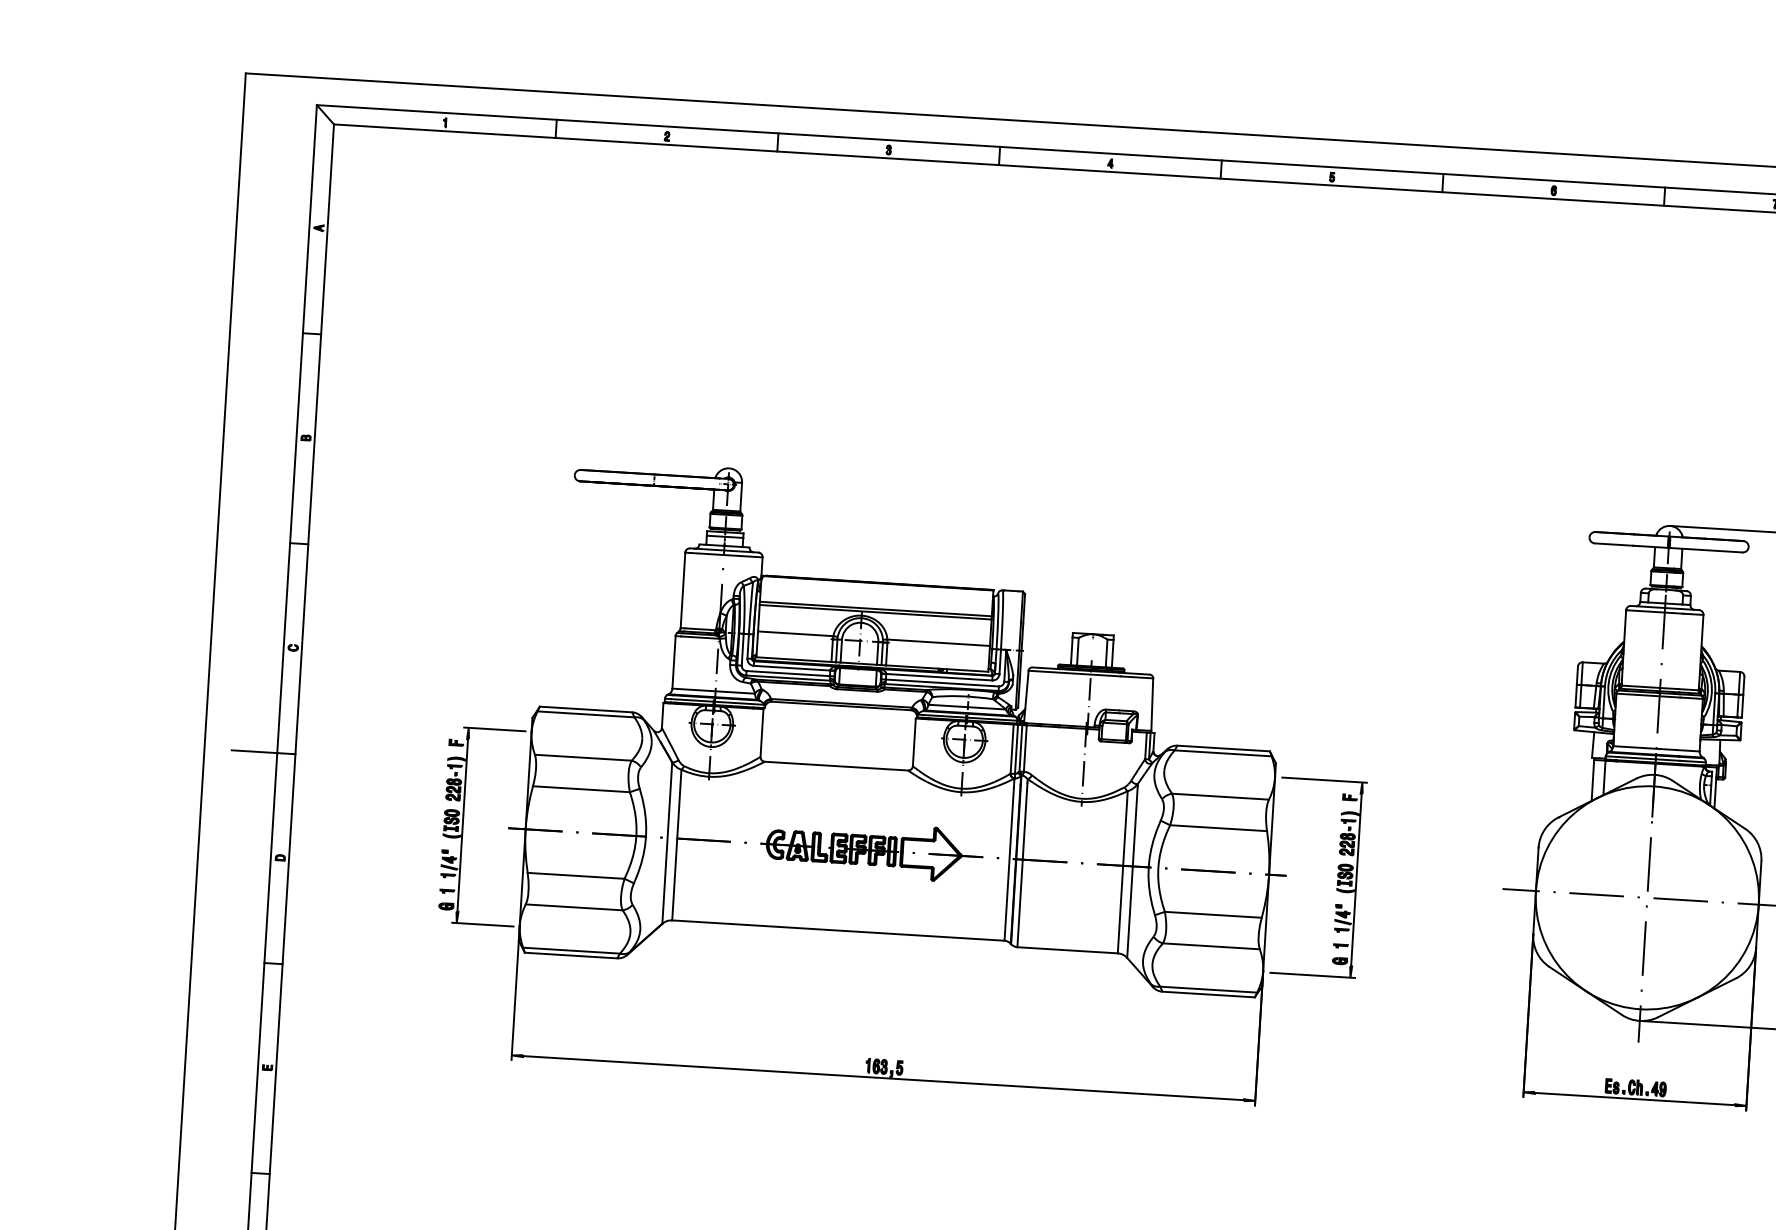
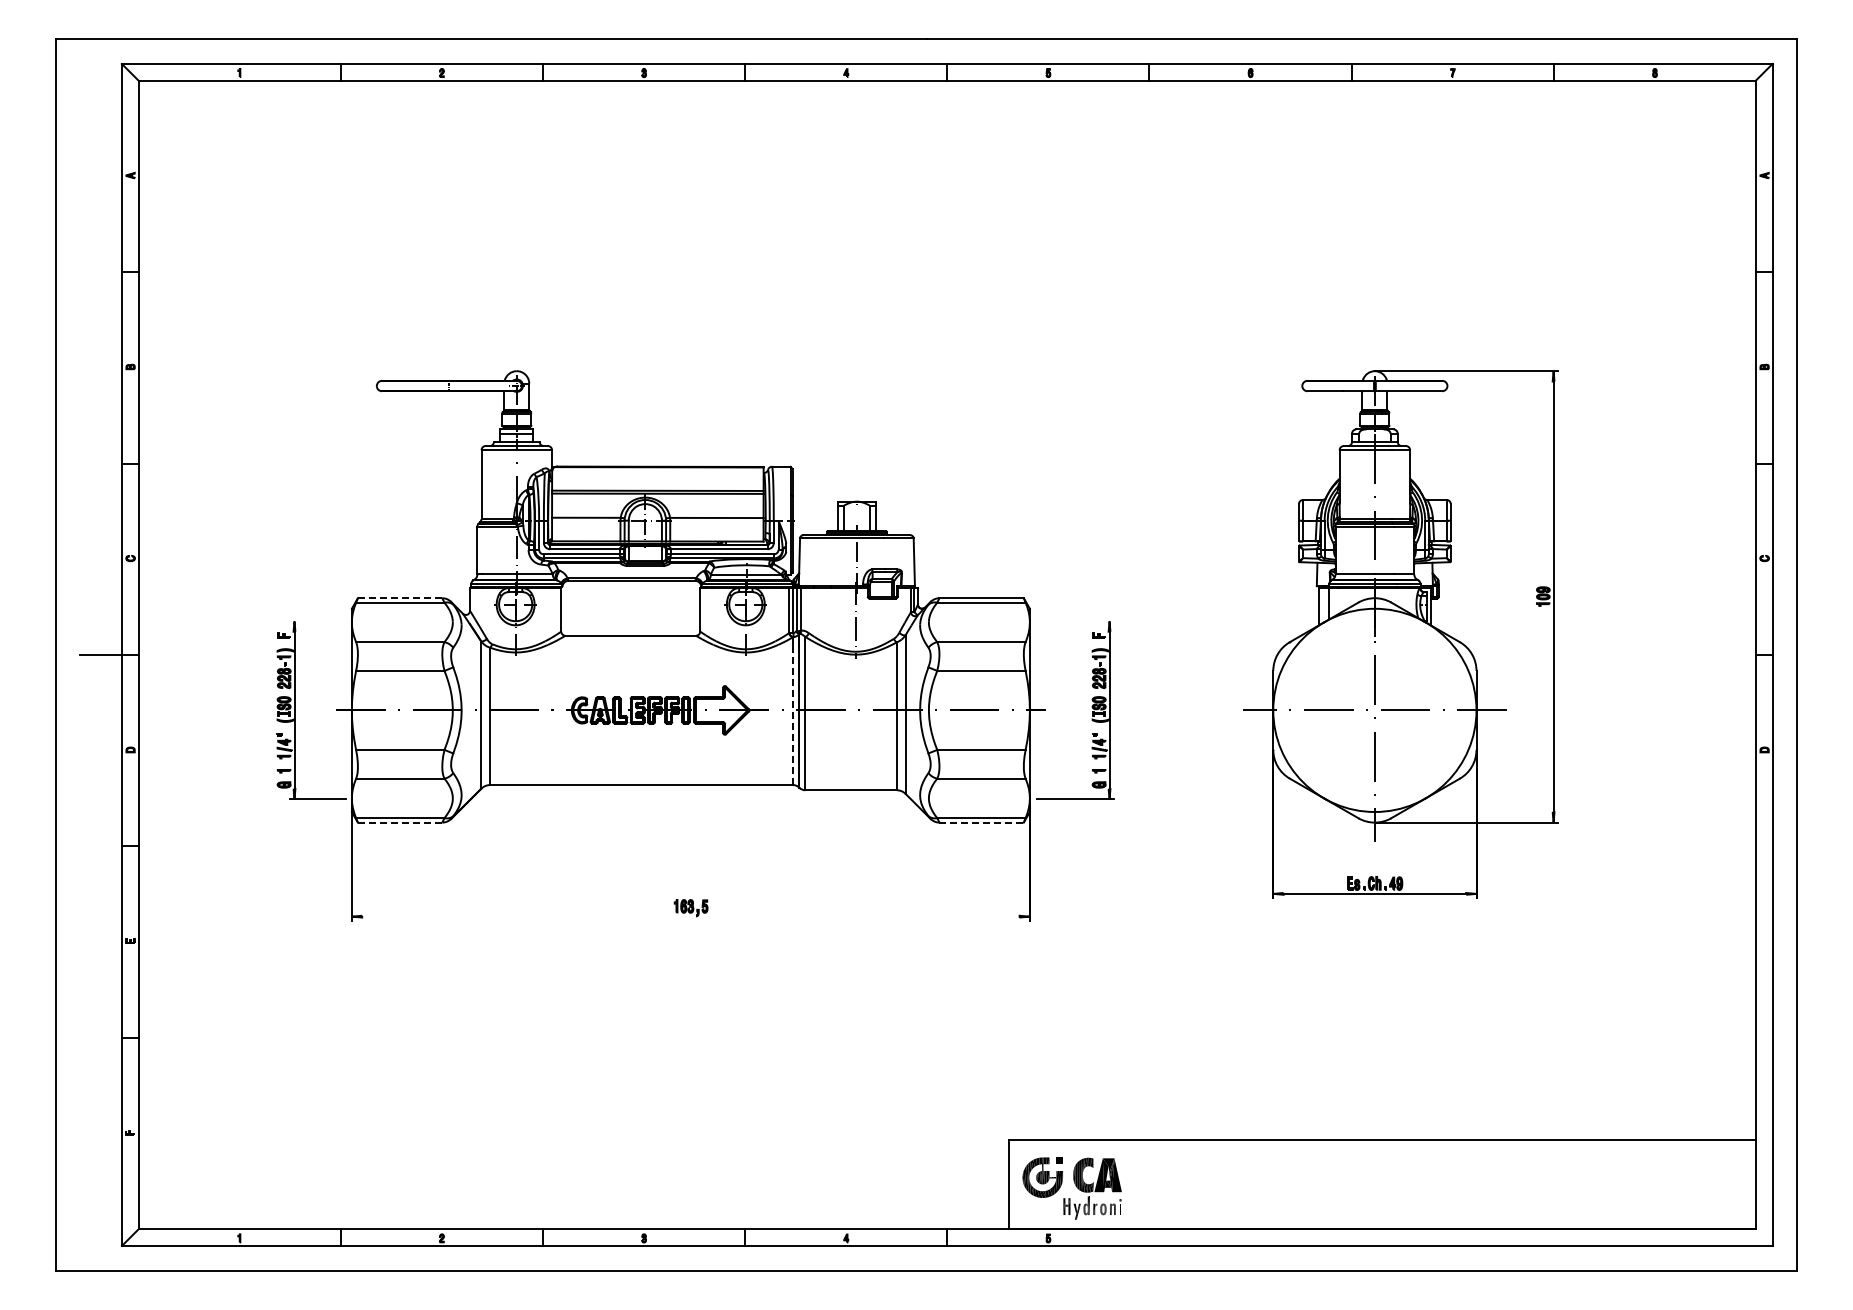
line: (586, 709) -> (400, 598), solid -> dashed
line: (495, 729) -> (318, 621), removed
line: (1323, 780) -> (1074, 621), removed
line: (1009, 863) -> (793, 714), solid -> dashed
line: (571, 955) -> (400, 822), solid -> dashed
line: (1209, 994) -> (982, 822), solid -> dashed
line: (883, 1077) -> (690, 916), removed

